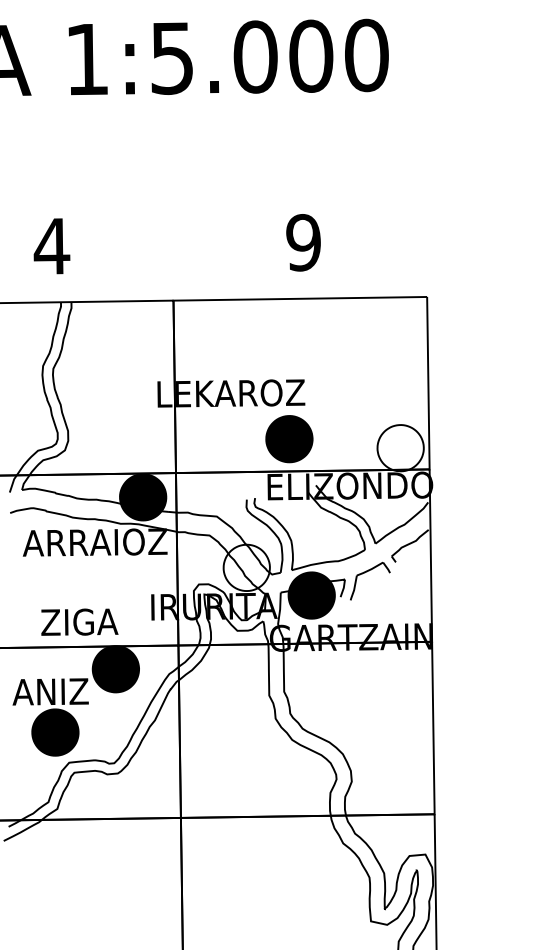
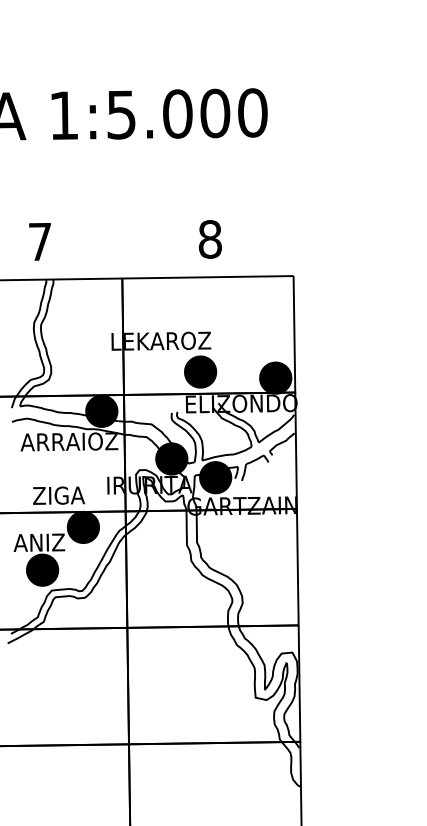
text: (302, 242) -> (209, 239), 9 -> 8
text: (52, 245) -> (40, 241), 4 -> 7
fill: (400, 447) -> (275, 377), added
fill: (246, 567) -> (171, 458), added

